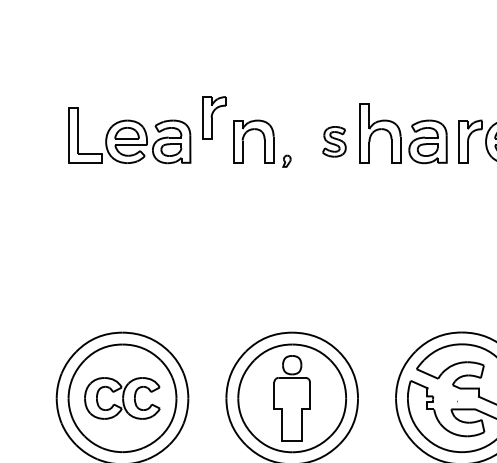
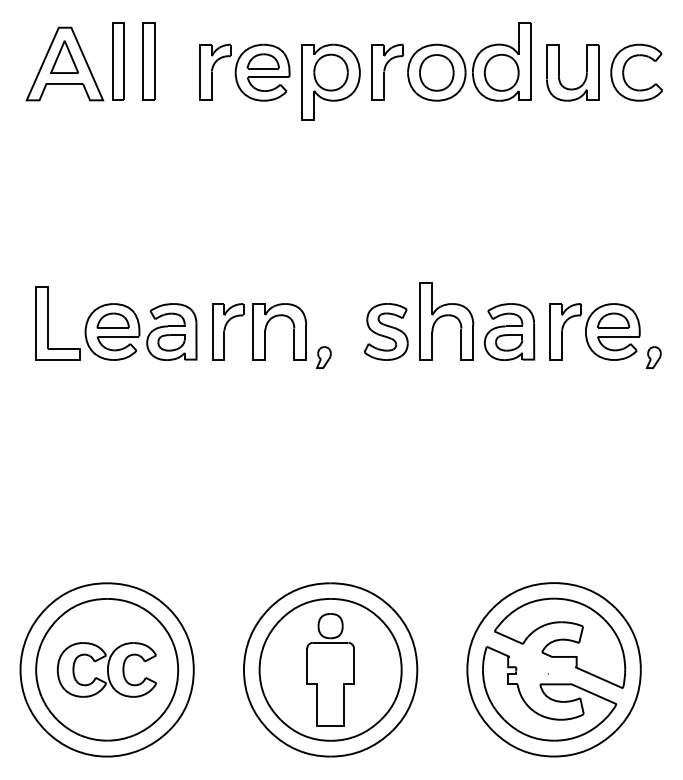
part: (214, 117) -> (228, 331), moved
part: (333, 141) -> (385, 331), size x1.43
part: (286, 161) -> (323, 357), size x1.43

